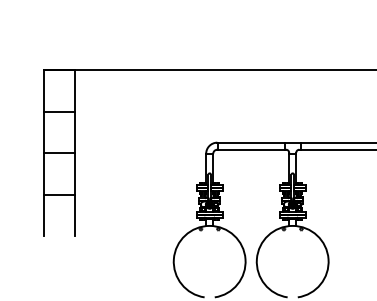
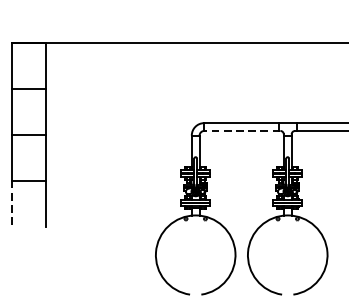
line: (251, 149) -> (242, 130), solid -> dashed
line: (43, 215) -> (11, 203), solid -> dashed

